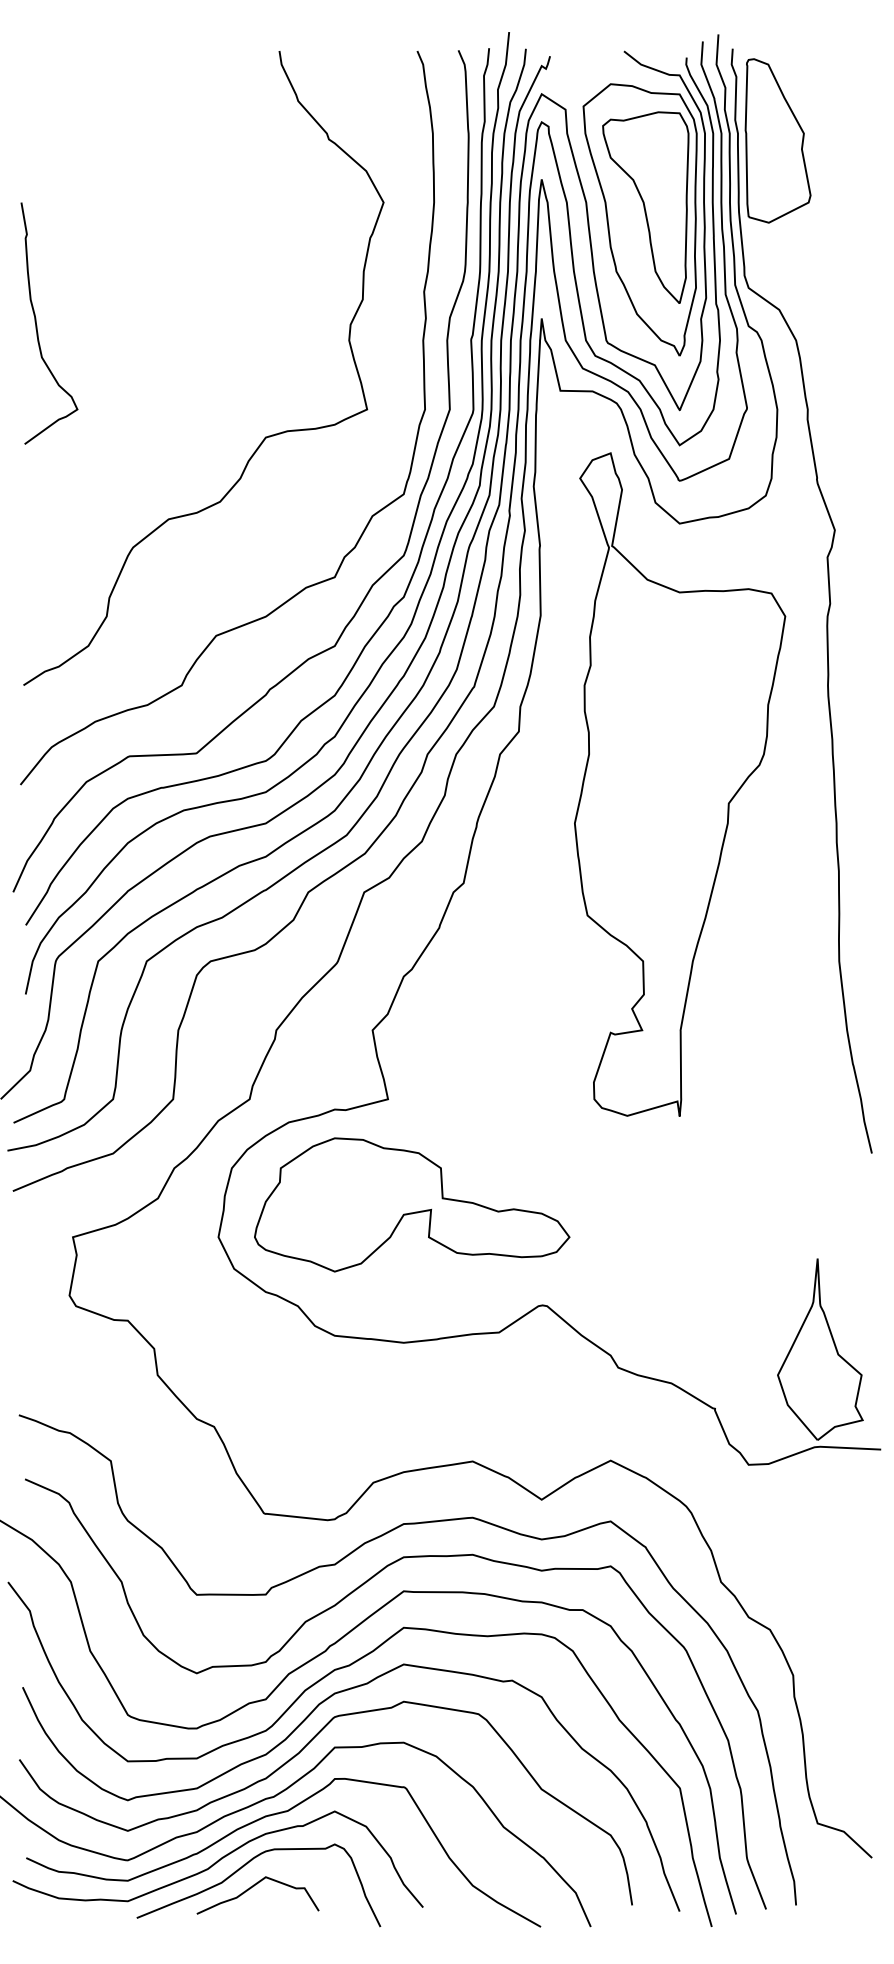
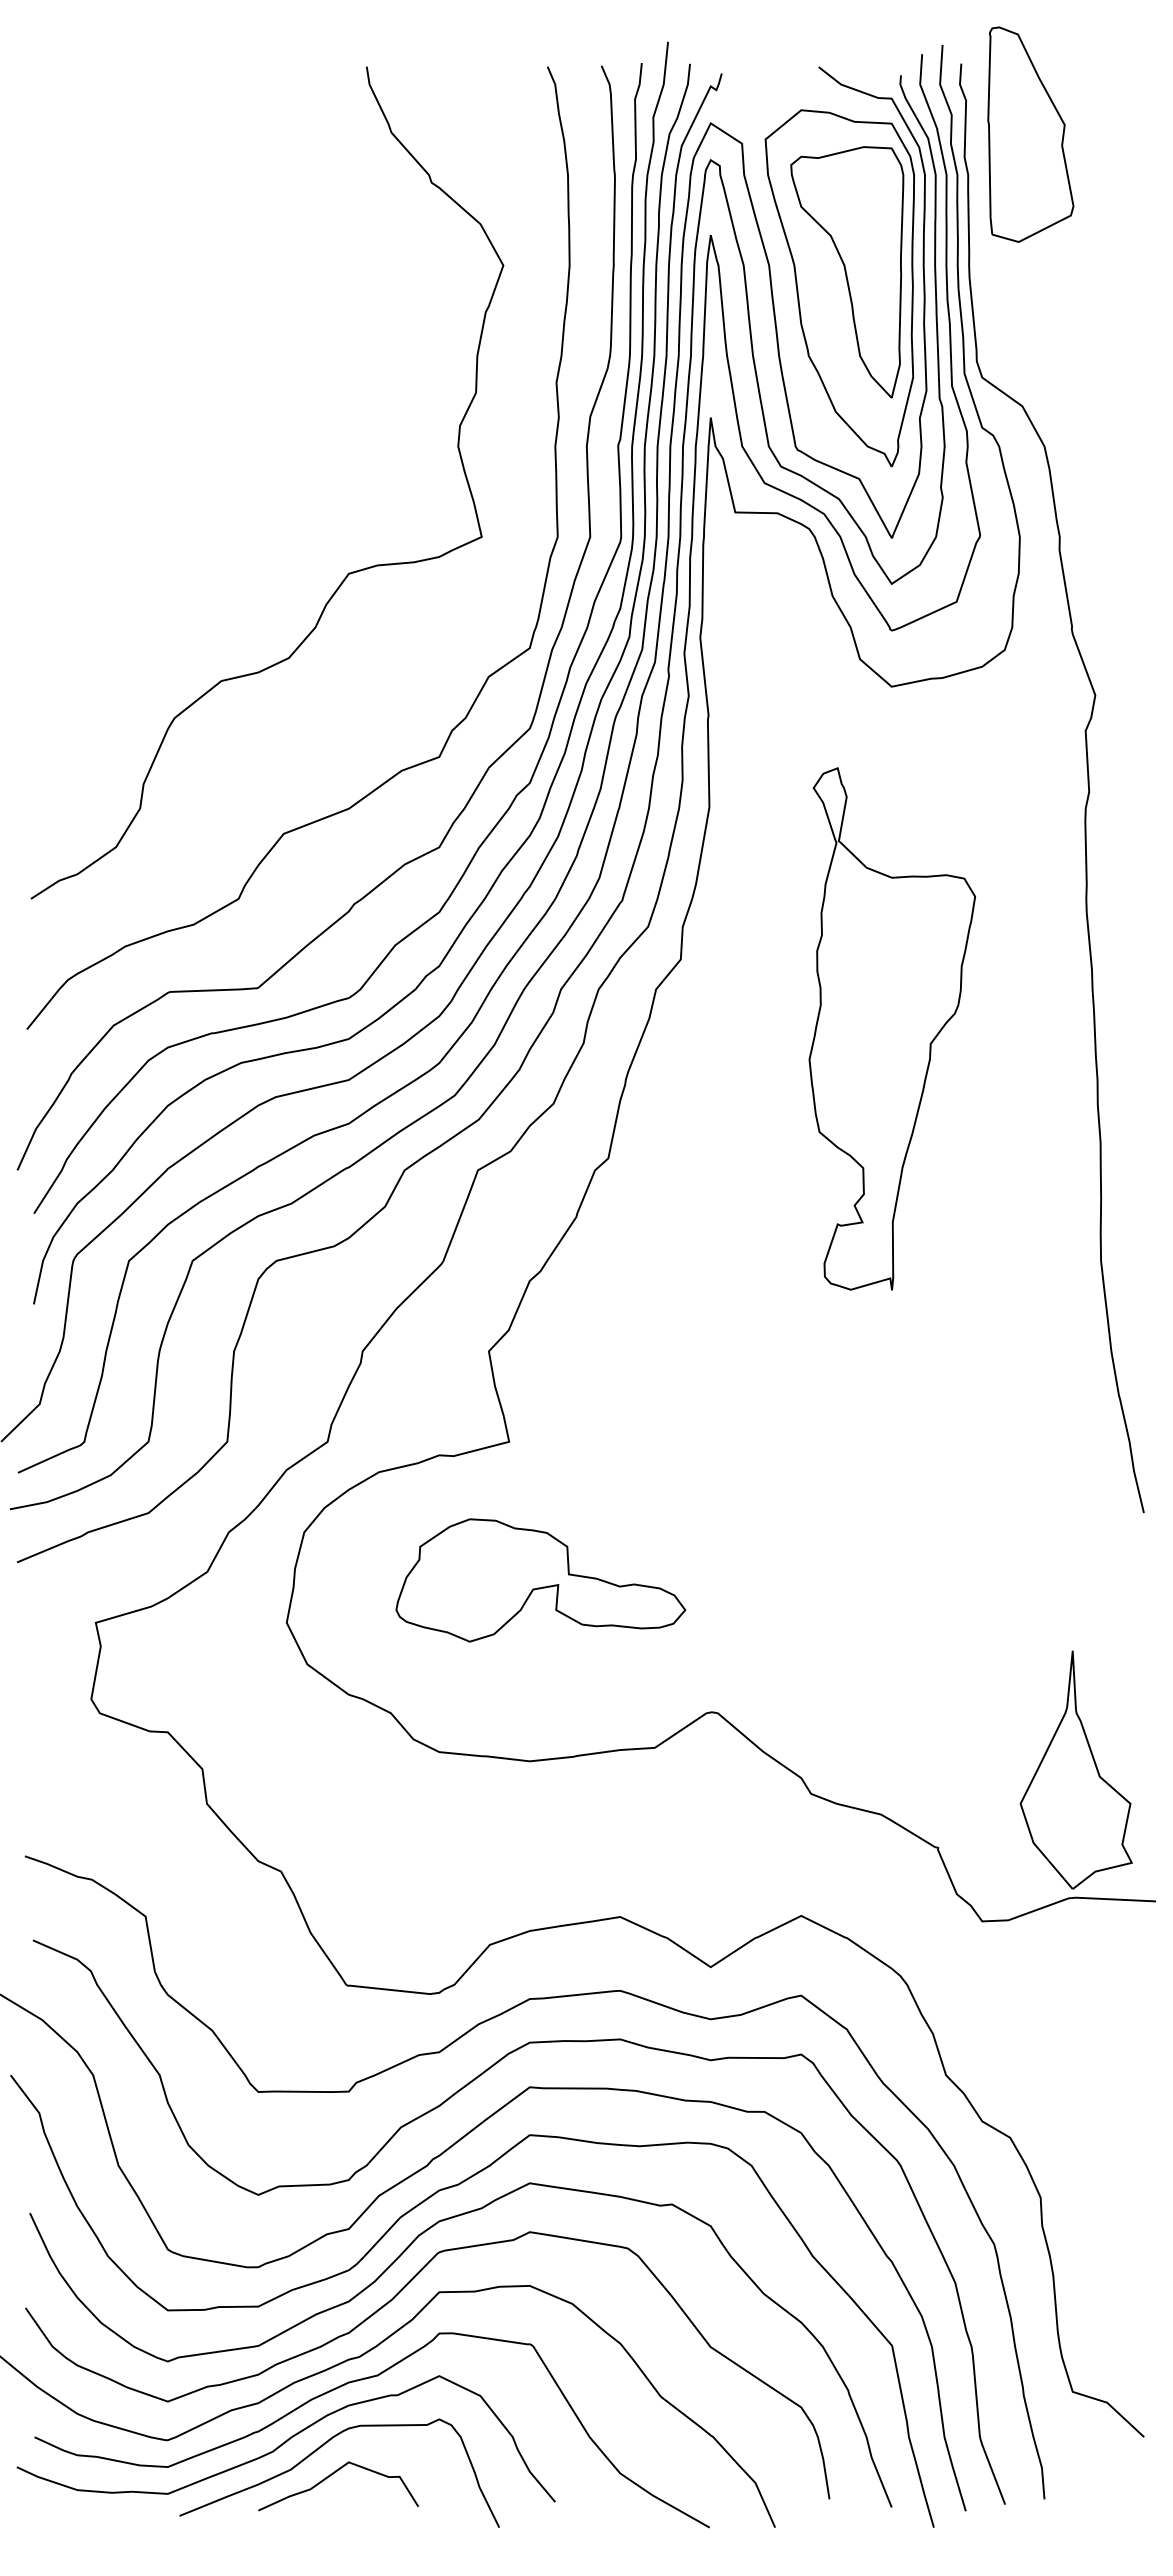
part: (777, 140) -> (1030, 134), moved
curve: (36, 322) -> (48, 423), removed
part: (680, 784) -> (892, 1028), size x0.6
part: (411, 1204) -> (540, 1580), size x0.7

